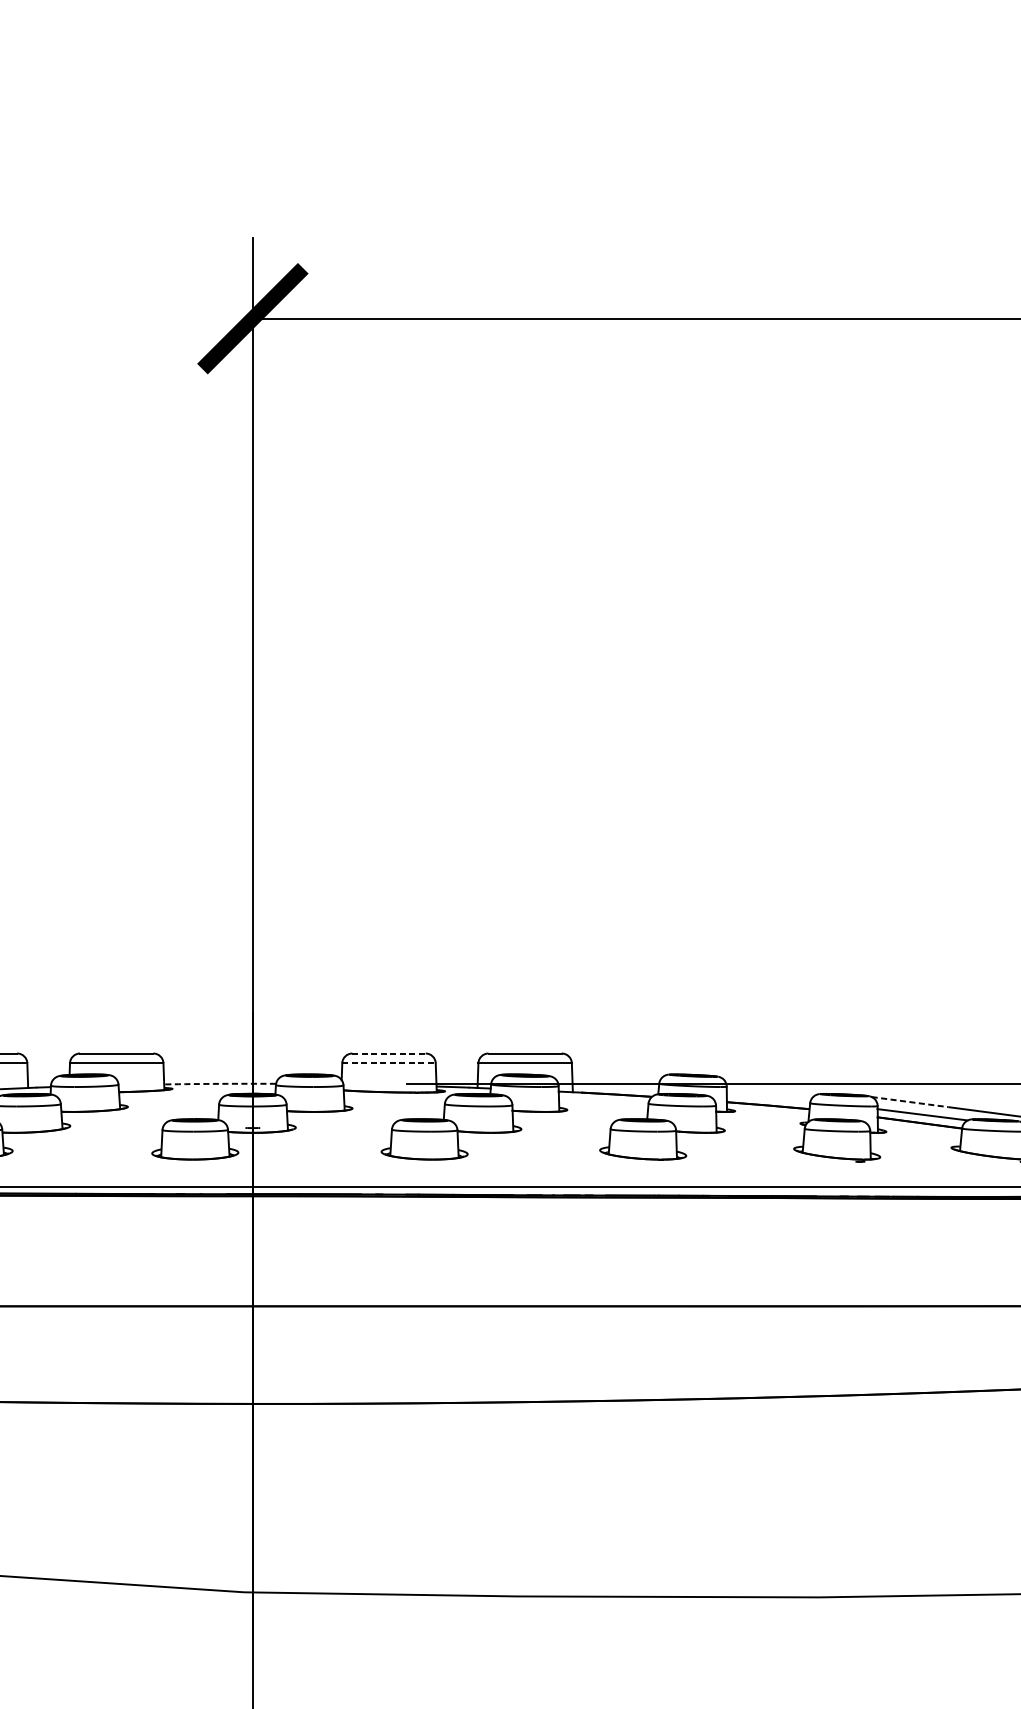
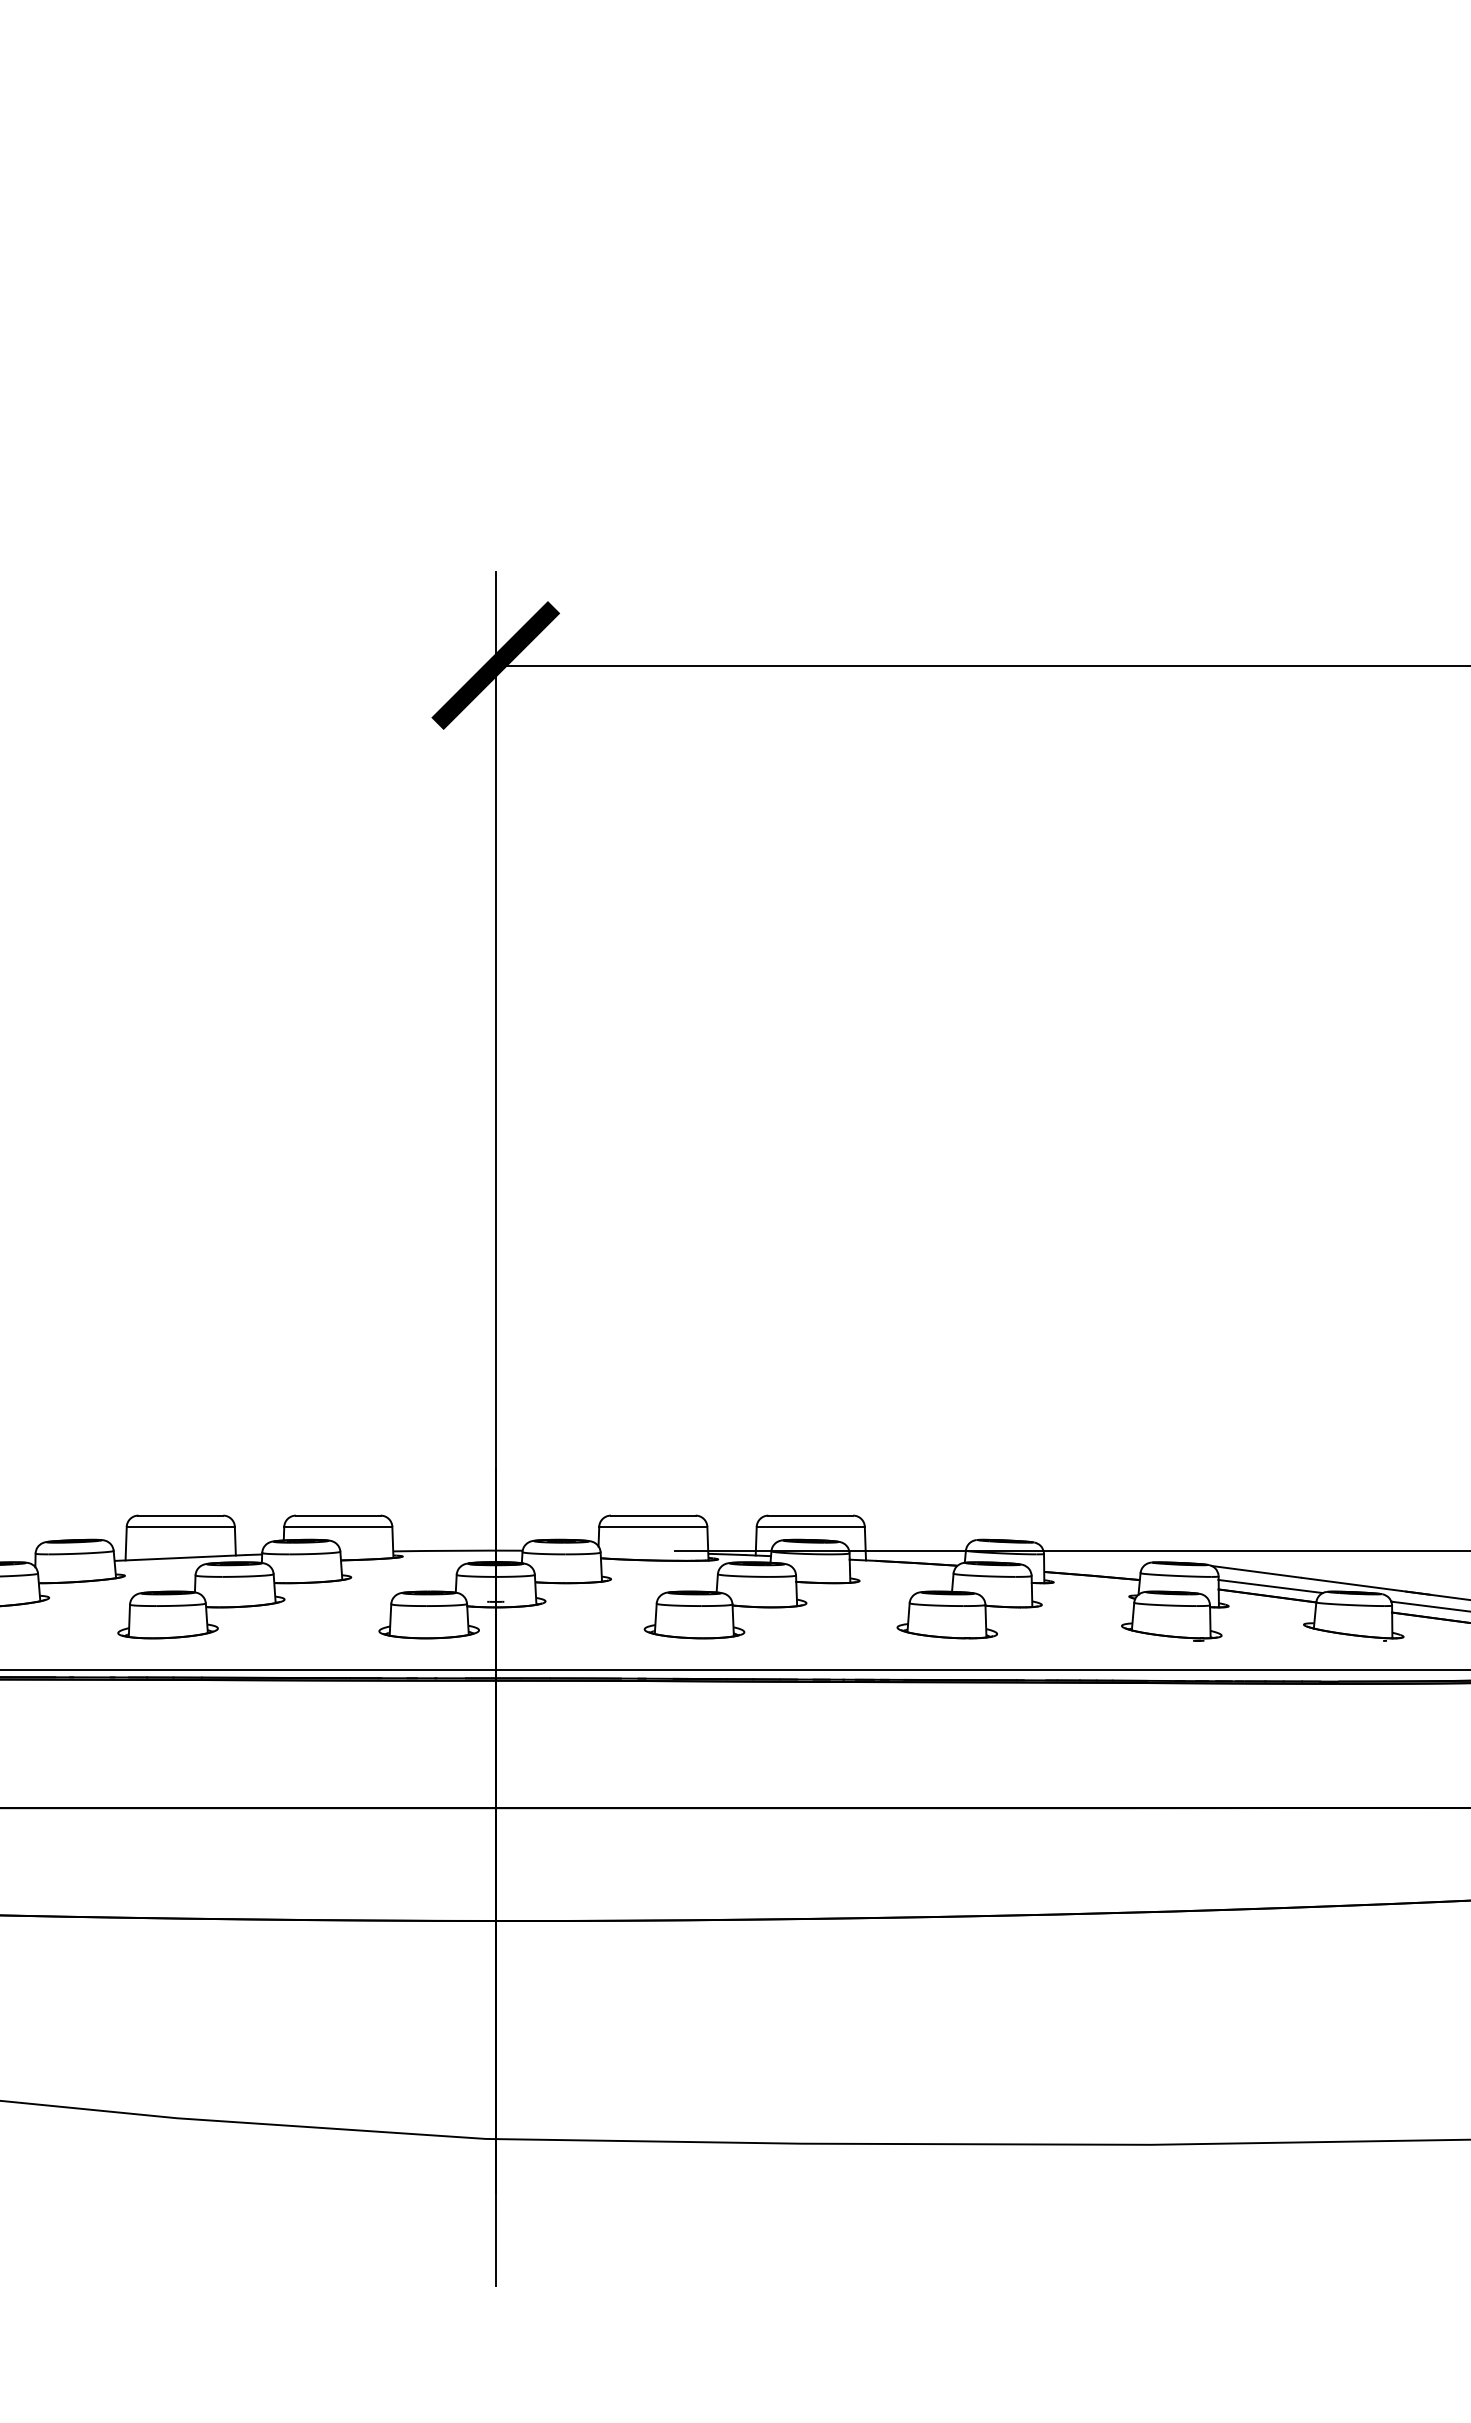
line: (389, 1053) -> (653, 1515), dashed -> solid
line: (389, 1062) -> (653, 1526), dashed -> solid
arc: (219, 1083) -> (457, 1550), dashed -> solid
line: (910, 1101) -> (1256, 1571), dashed -> solid

